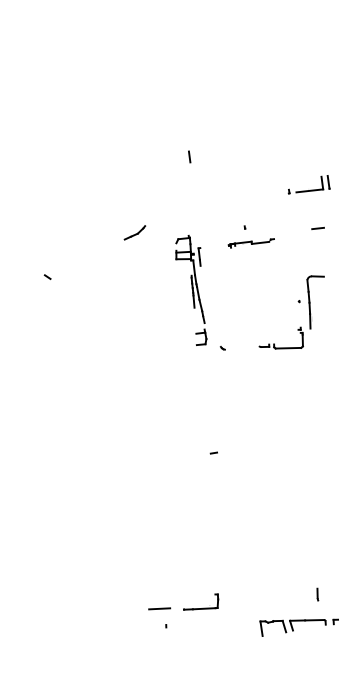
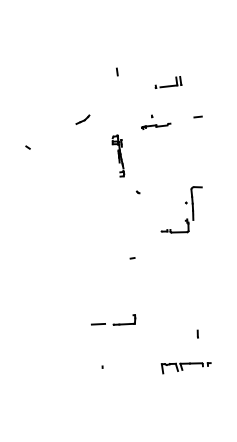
part: (309, 184) -> (168, 82), moved
part: (191, 289) -> (118, 155), size x0.6
part: (299, 303) -> (186, 204), moved
part: (317, 593) -> (197, 333), moved
part: (183, 601) -> (113, 319), moved

